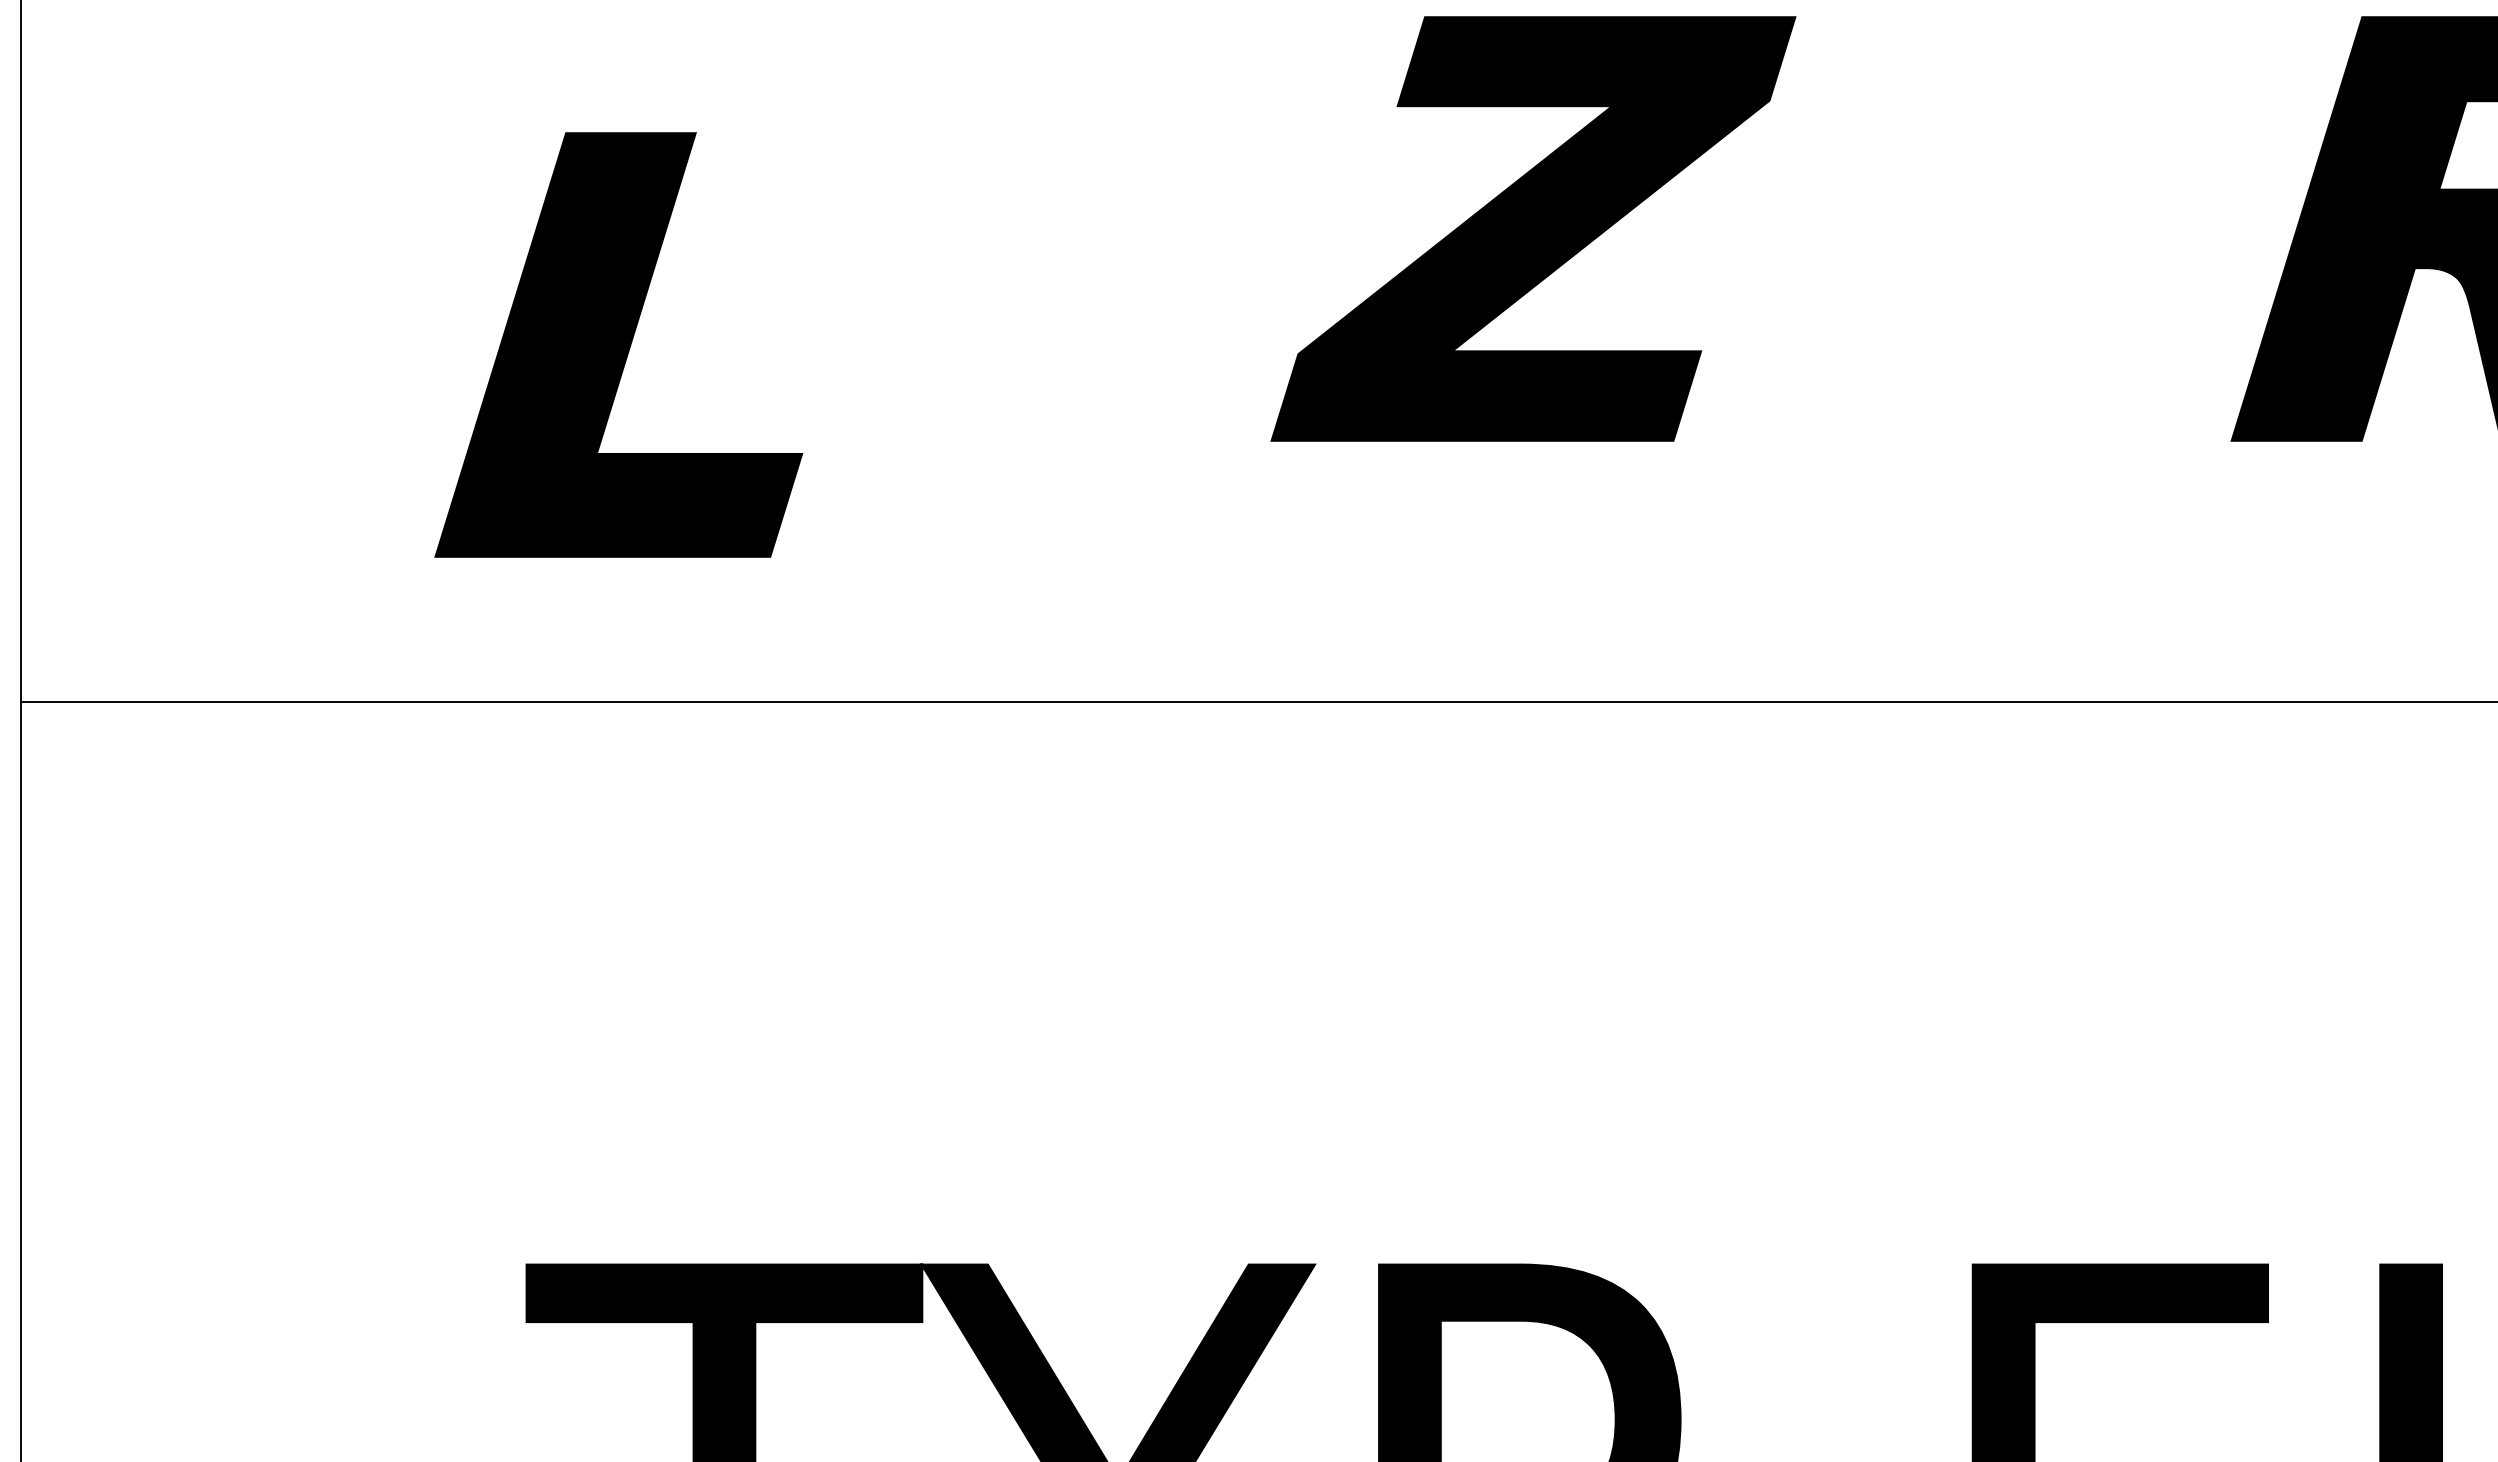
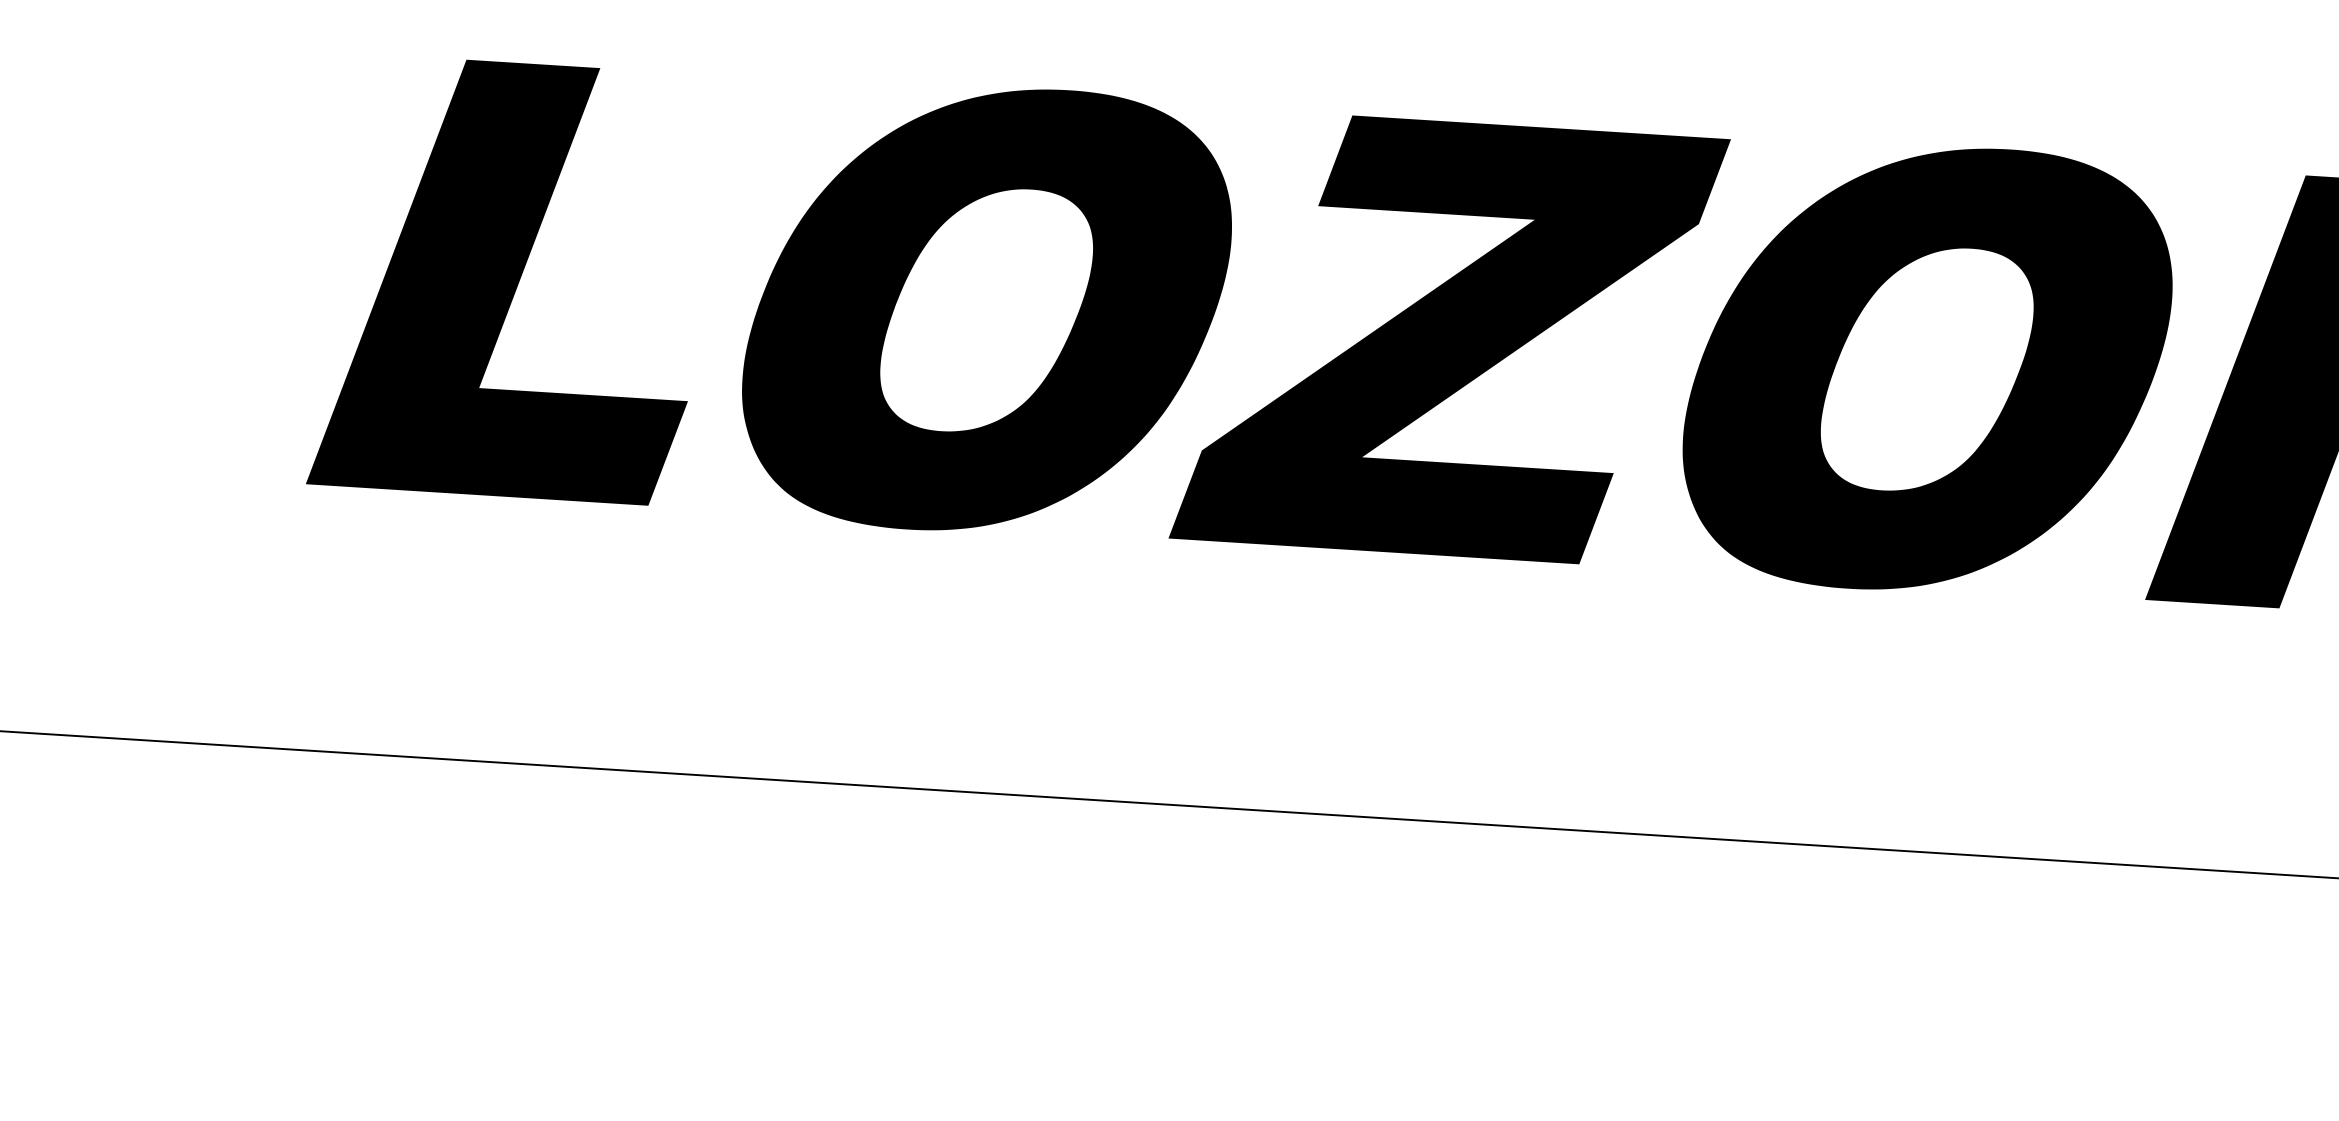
part: (1078, 228) -> (987, 309), added
part: (2003, 228) -> (1927, 368), added
part: (618, 344) -> (506, 279), moved

